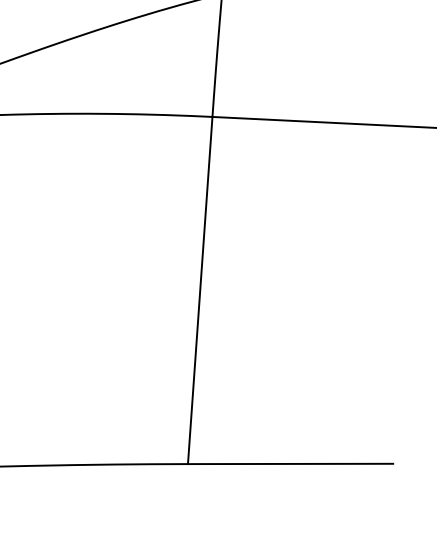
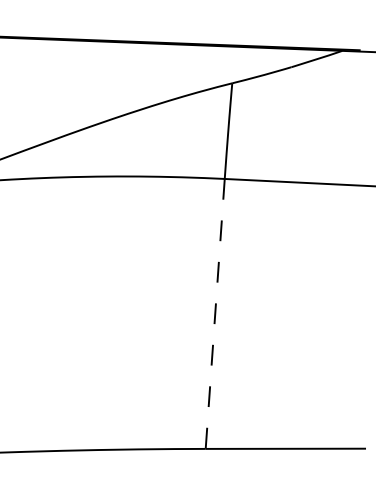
line: (200, 291) -> (215, 314), solid -> dashed

